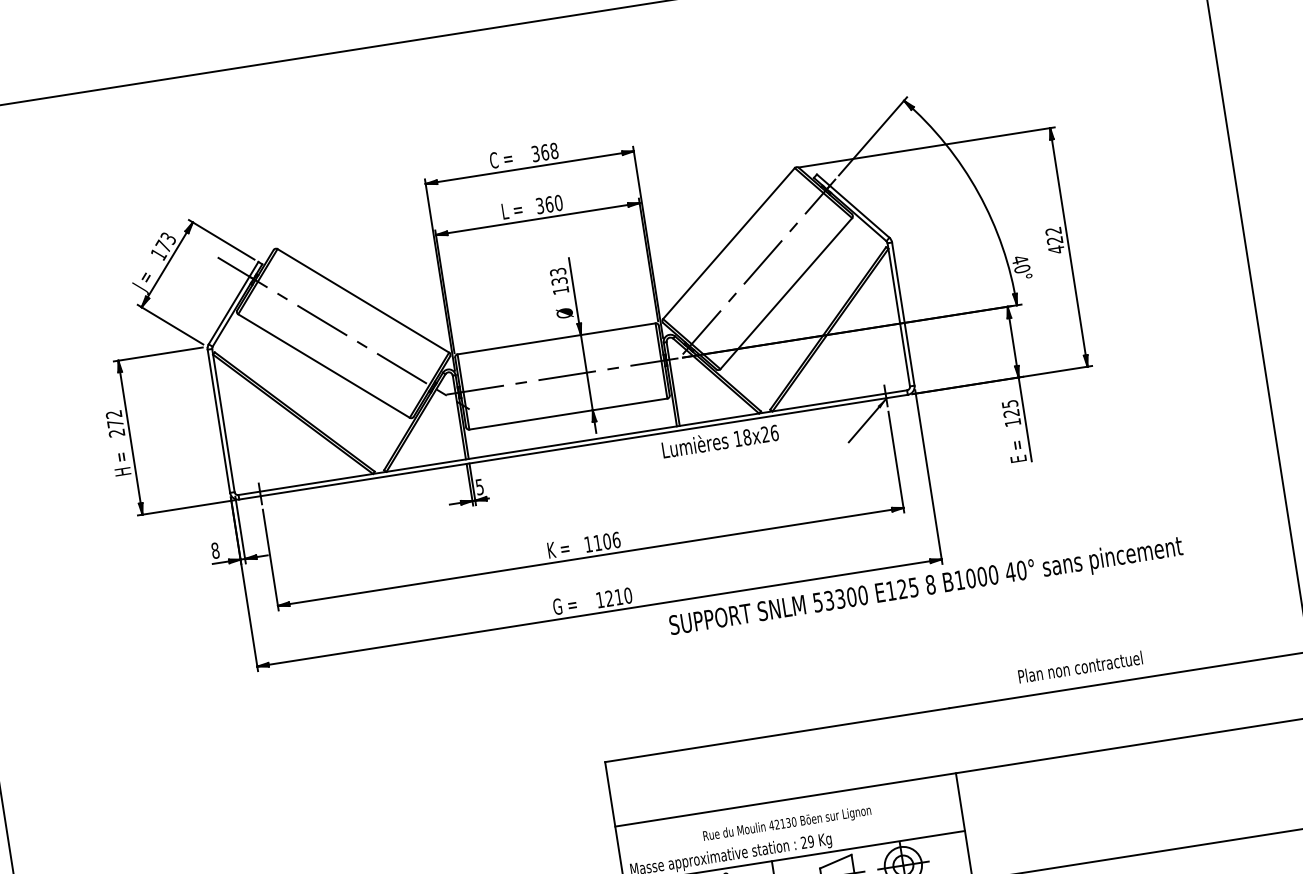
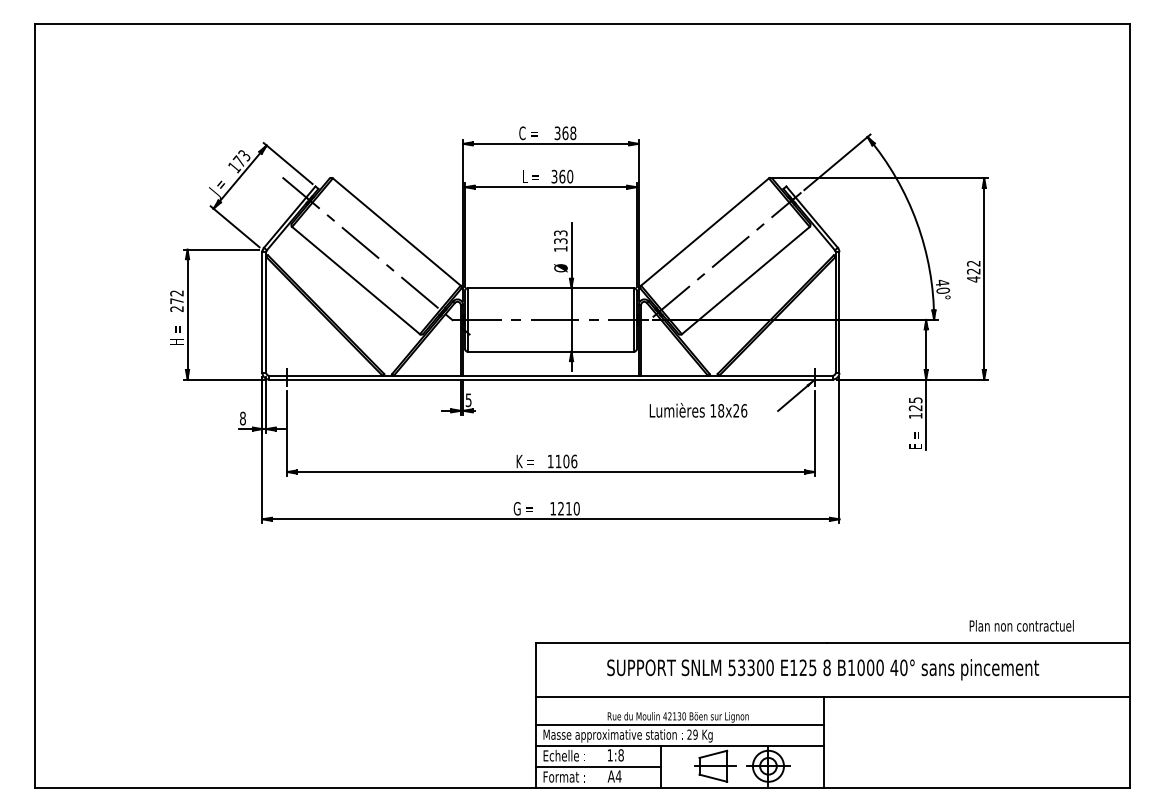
text: (720, 441) -> (698, 410), moved
text: (926, 587) -> (823, 669), moved
text: (1080, 666) -> (1021, 625), moved
line: (790, 832) -> (679, 724), added

